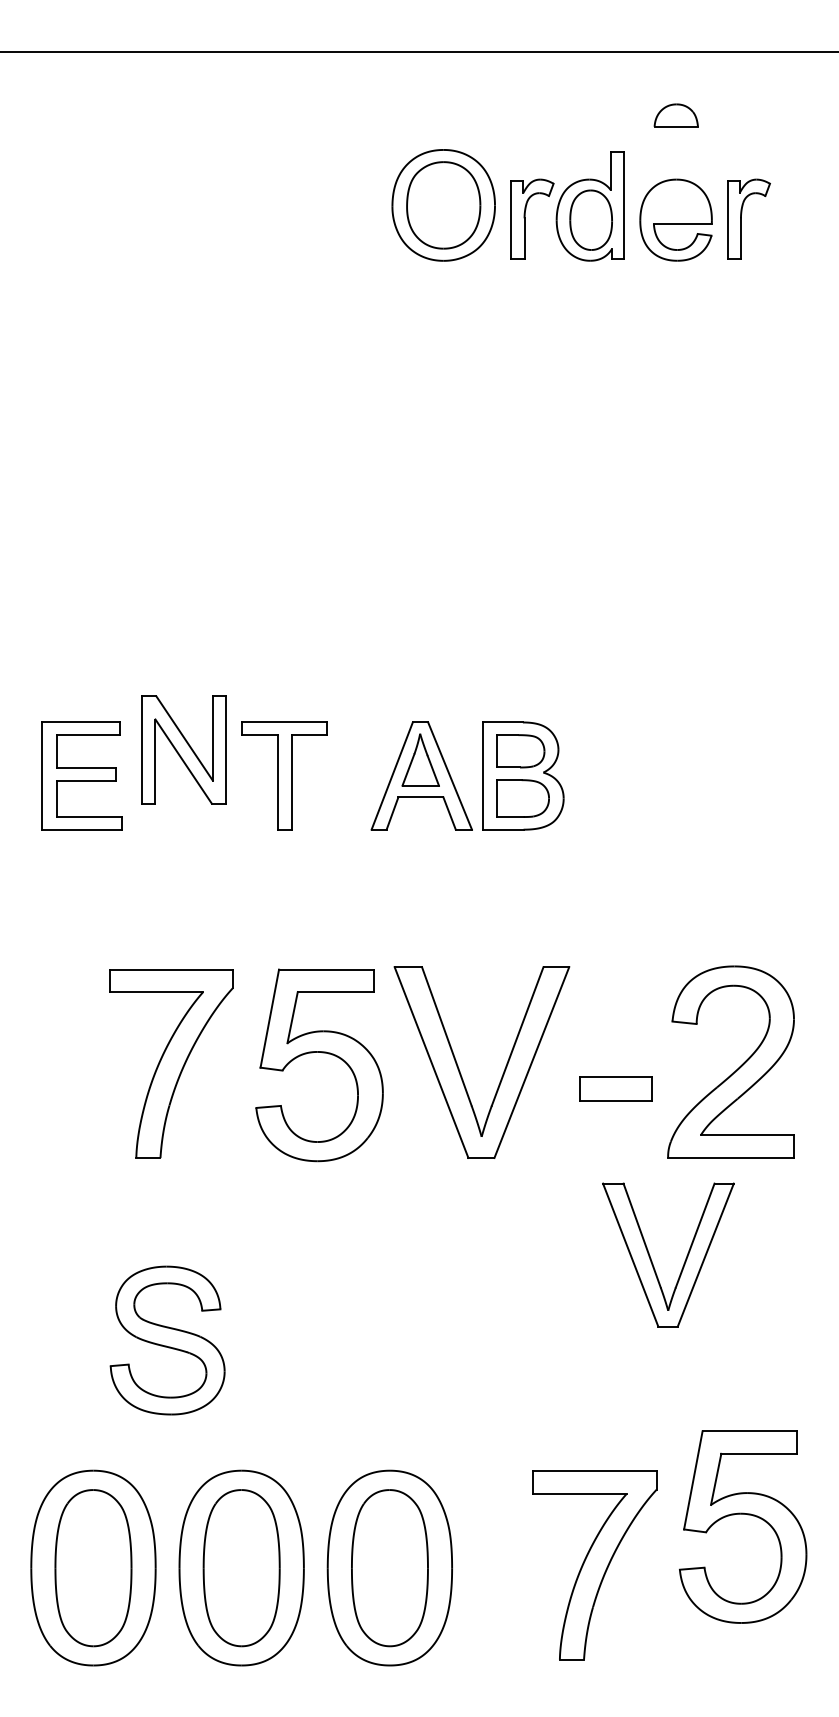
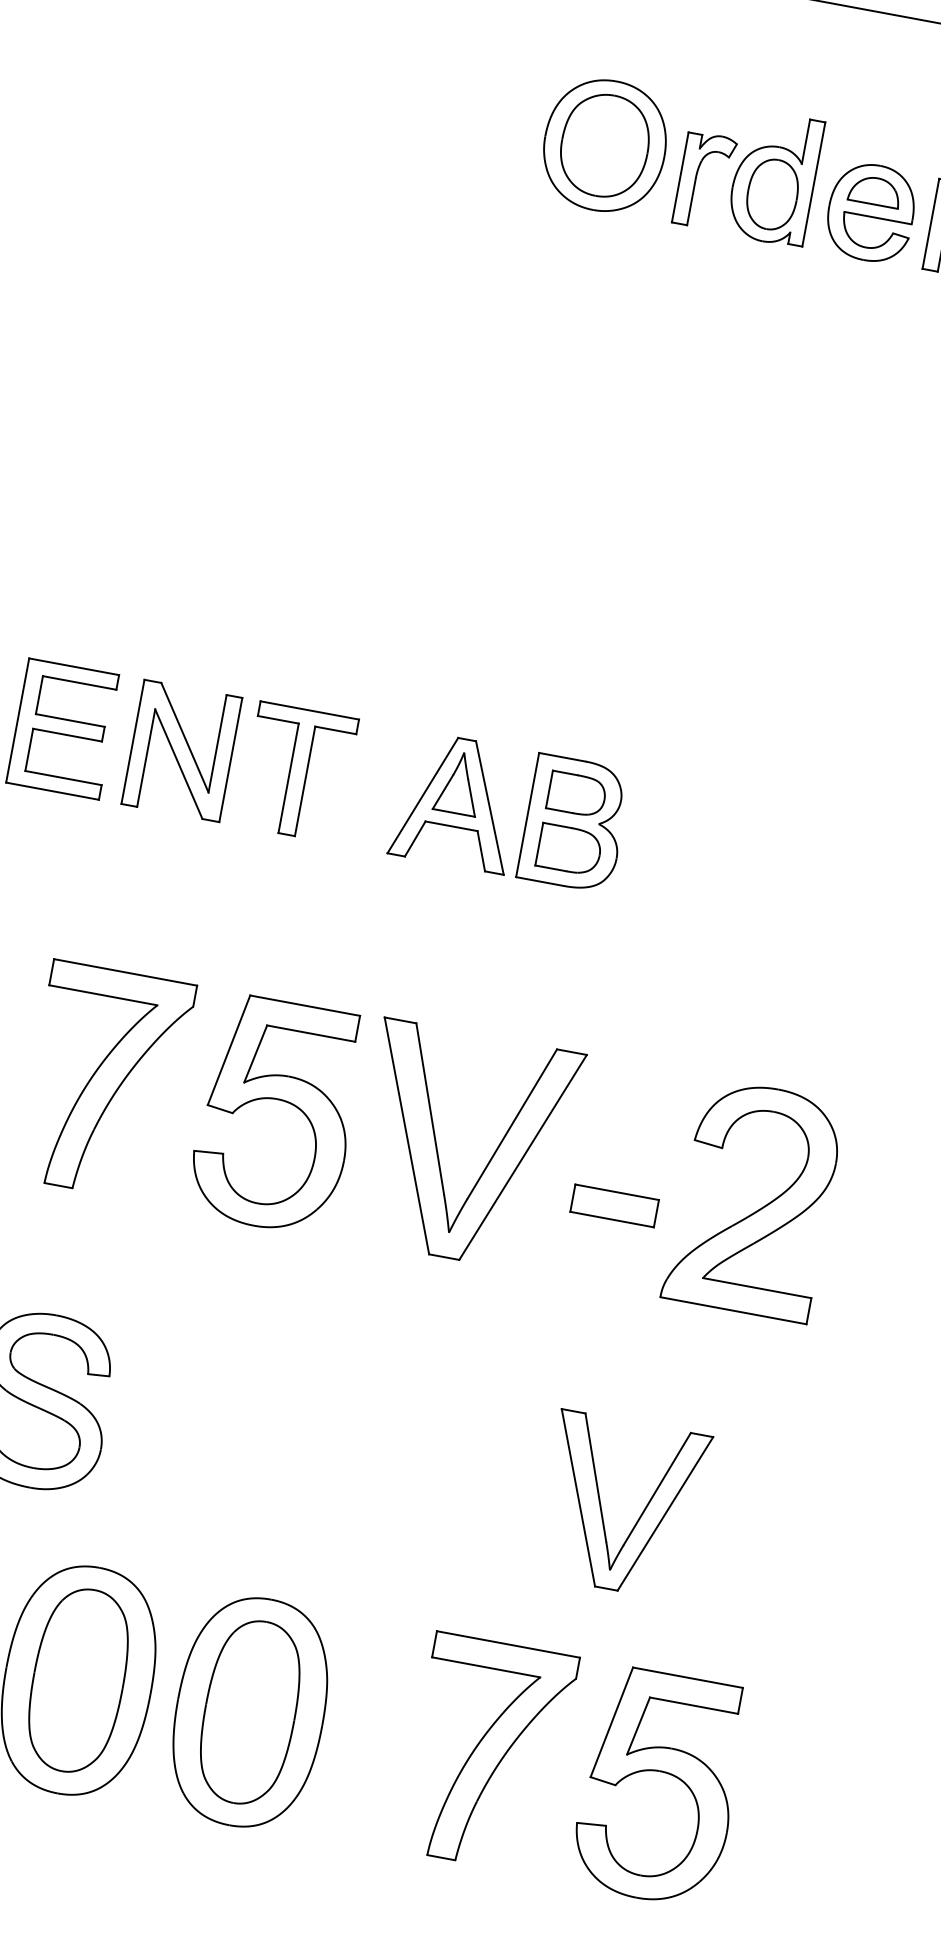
part: (675, 115) -> (874, 190), moved
part: (183, 749) -> (181, 750), moved
part: (651, 1258) -> (601, 1506), moved
part: (747, 1515) -> (667, 1774), moved

